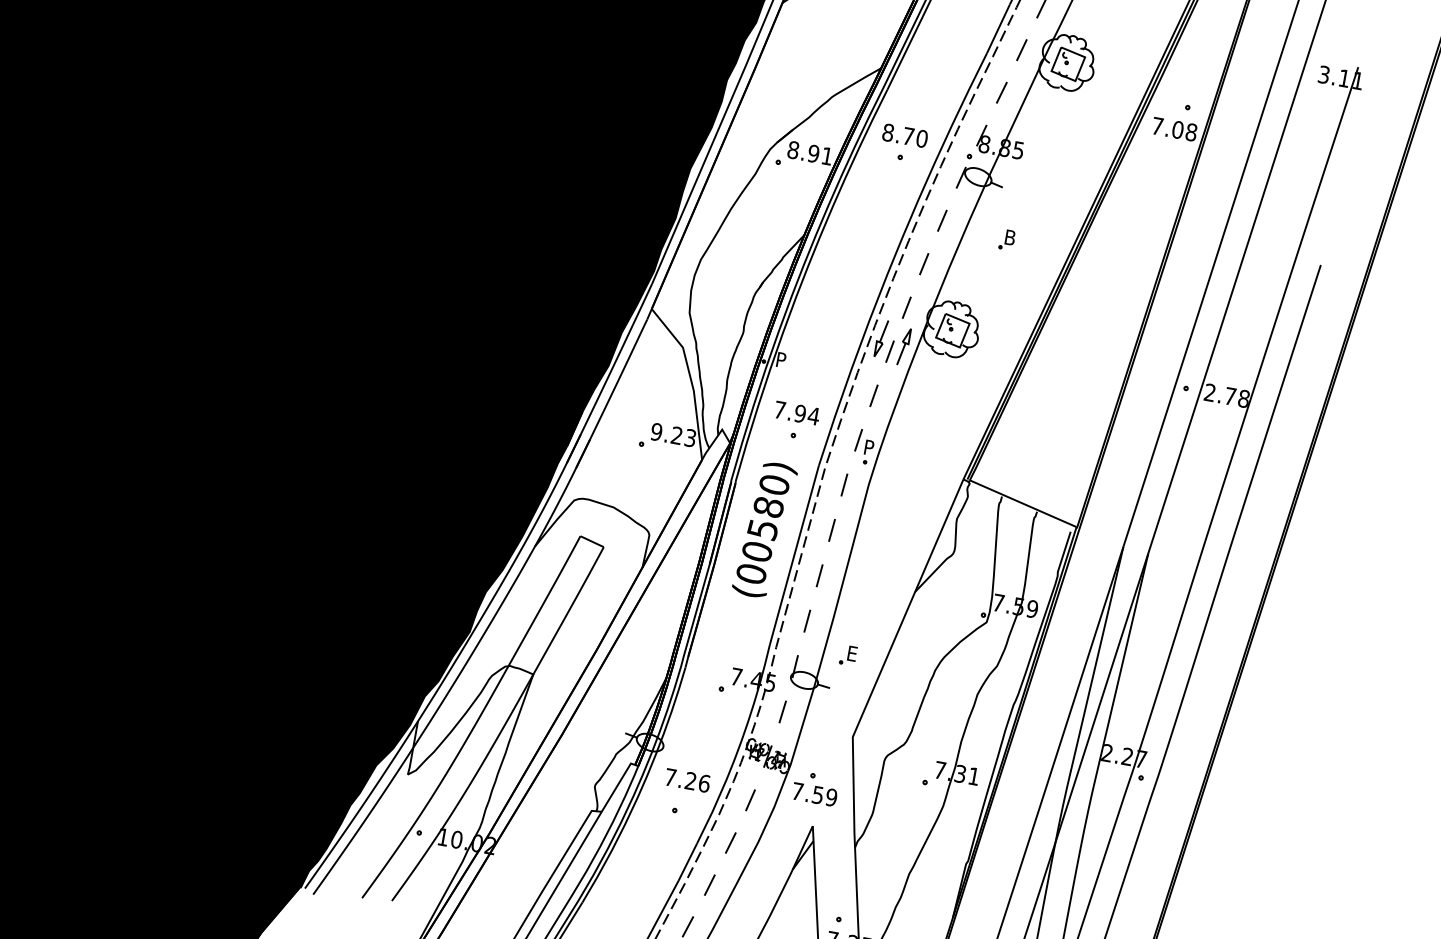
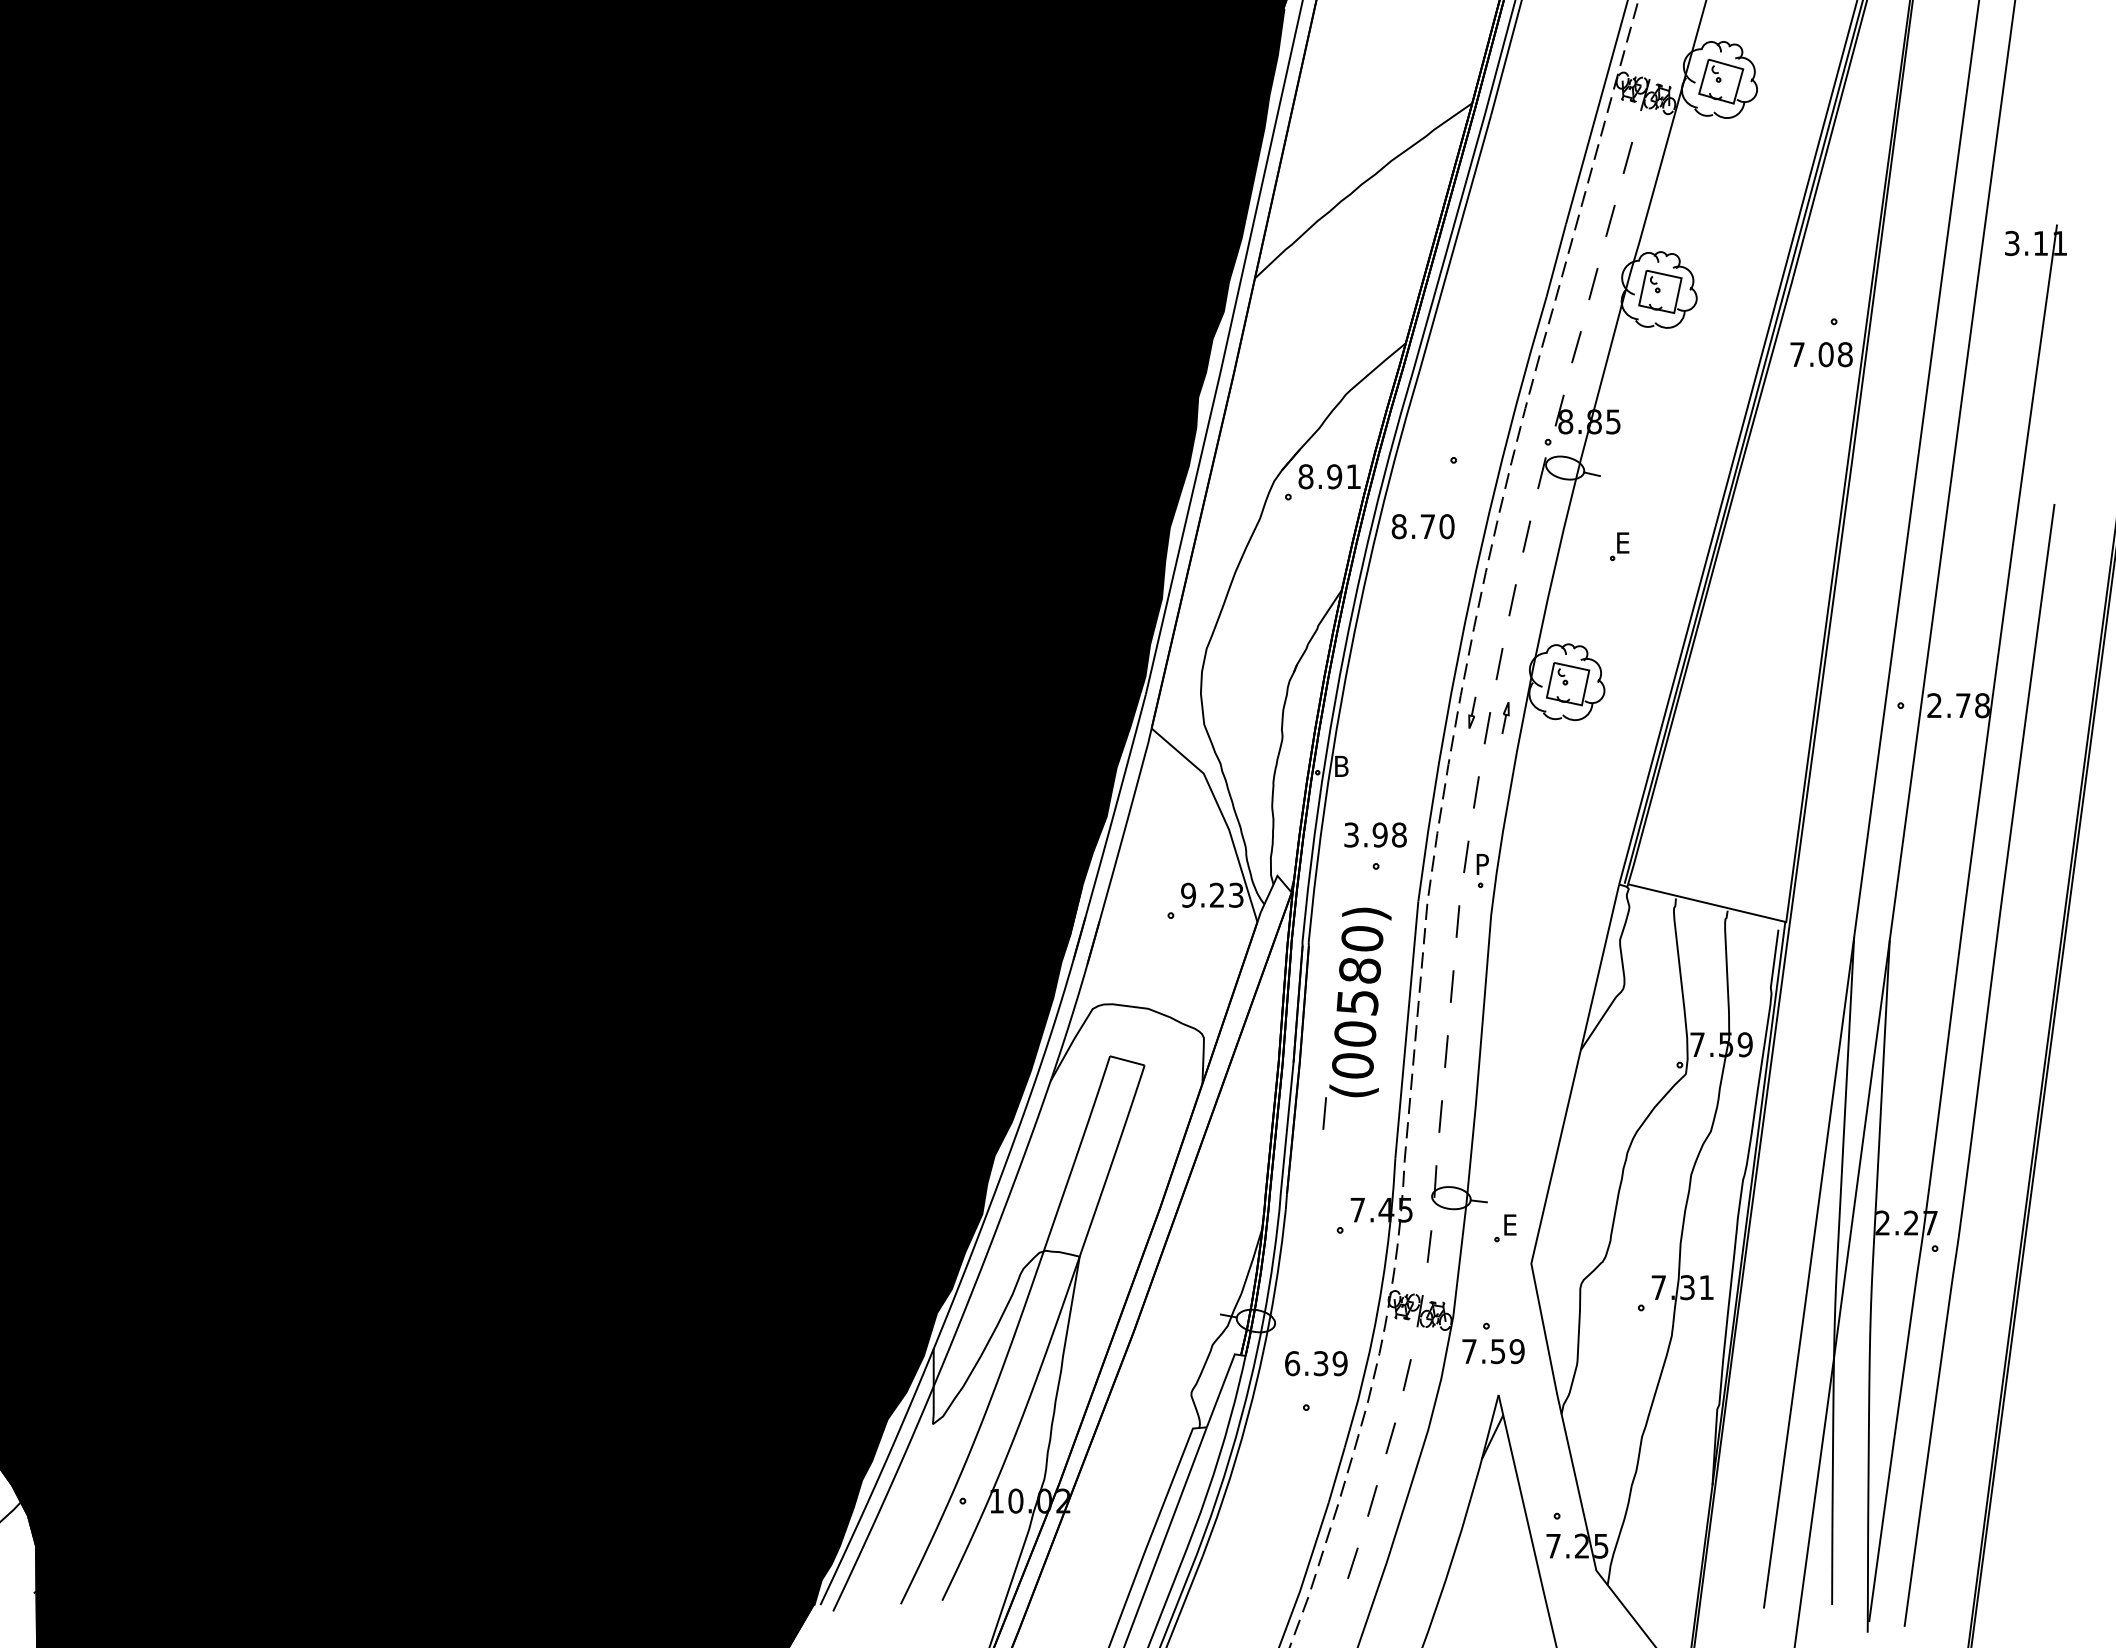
text: (904, 135) -> (1422, 526), moved
text: (1013, 237) -> (1627, 542), B -> E
part: (881, 338) -> (1472, 712), size x0.6
part: (904, 346) -> (1505, 717), size x0.6
text: (782, 360) -> (1342, 766), P -> B
text: (797, 412) -> (1375, 834), 7.94 -> 3.98
line: (725, 604) -> (1324, 1113), added
part: (848, 655) -> (1505, 1228), moved
text: (687, 780) -> (1316, 1363), 7.26 -> 6.39

